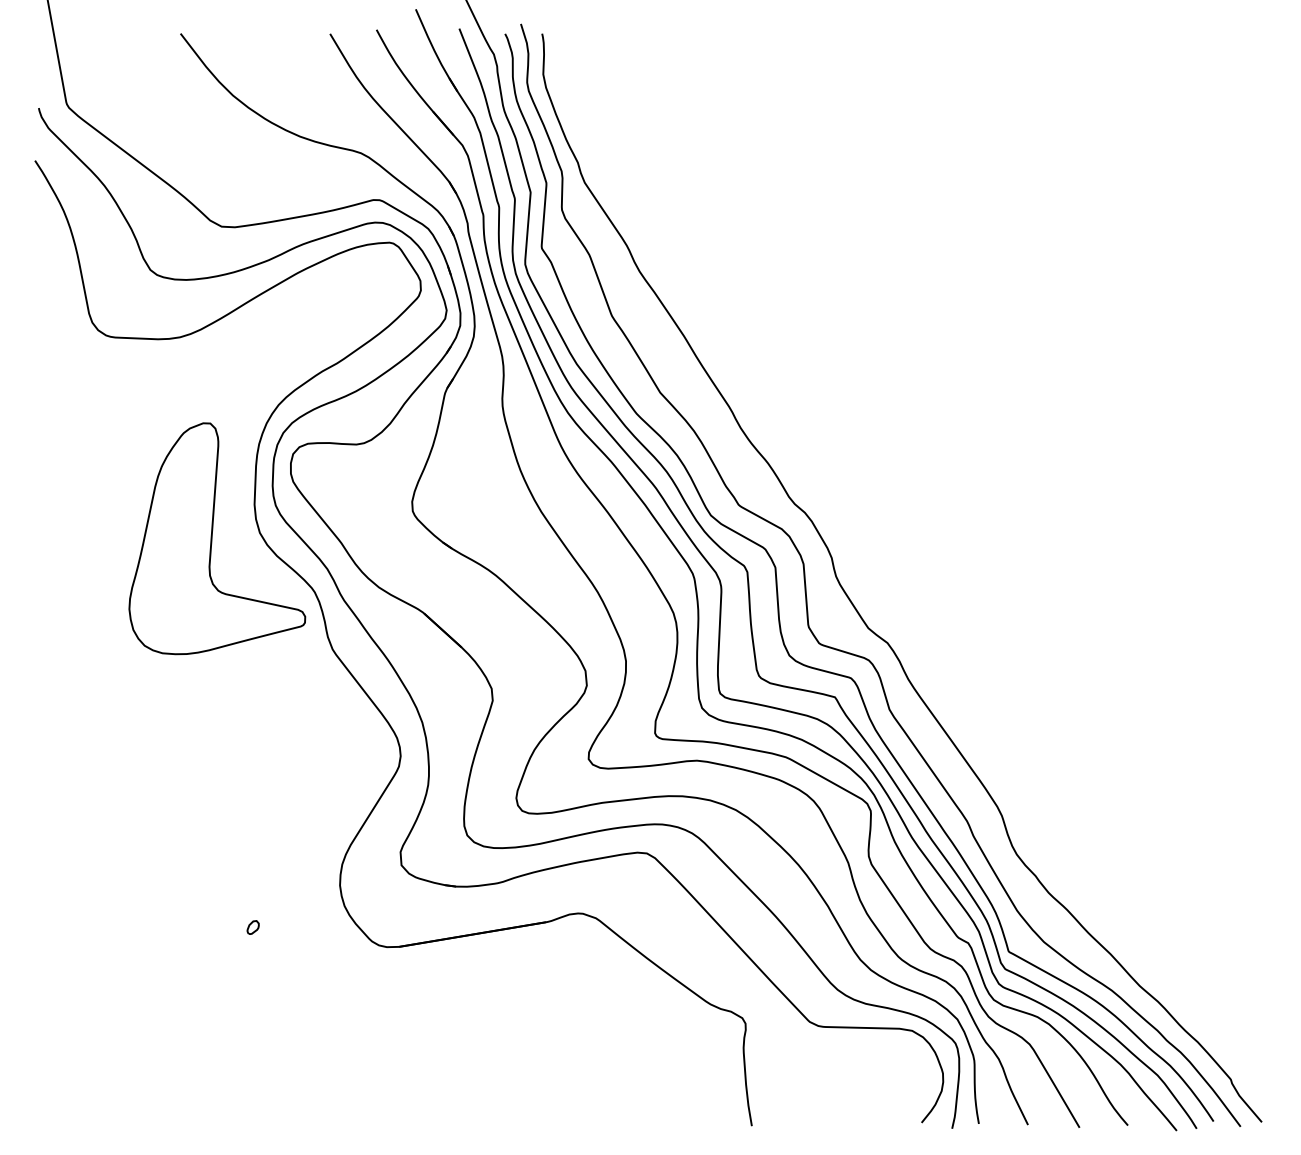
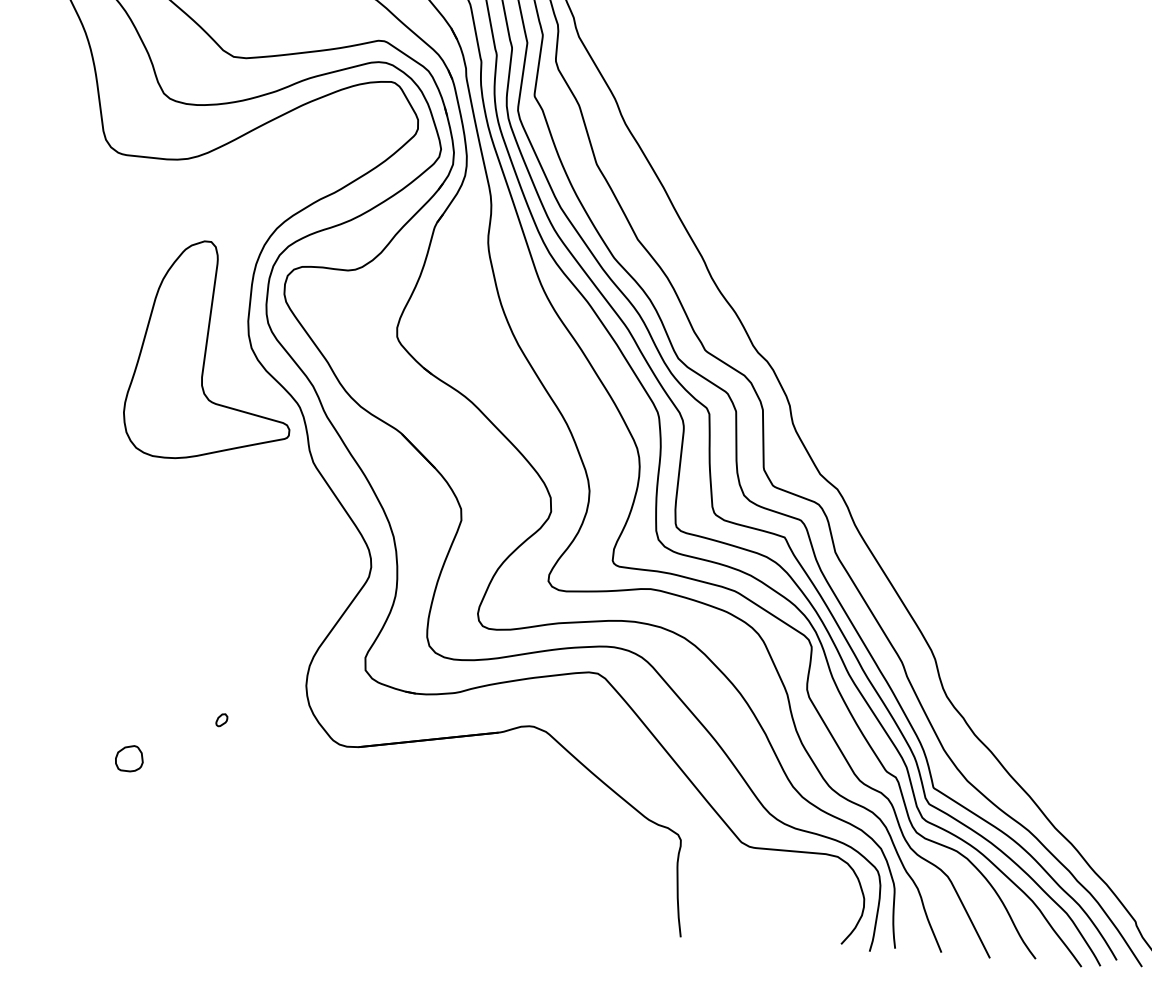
part: (158, 973) -> (129, 758), added

